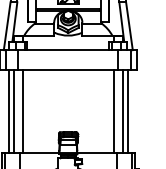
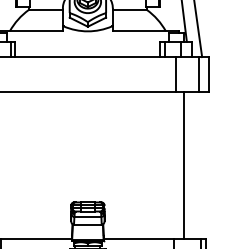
line: (22, 110) -> (6, 164), removed
line: (113, 110) -> (167, 164), removed
line: (127, 110) -> (192, 164), removed

